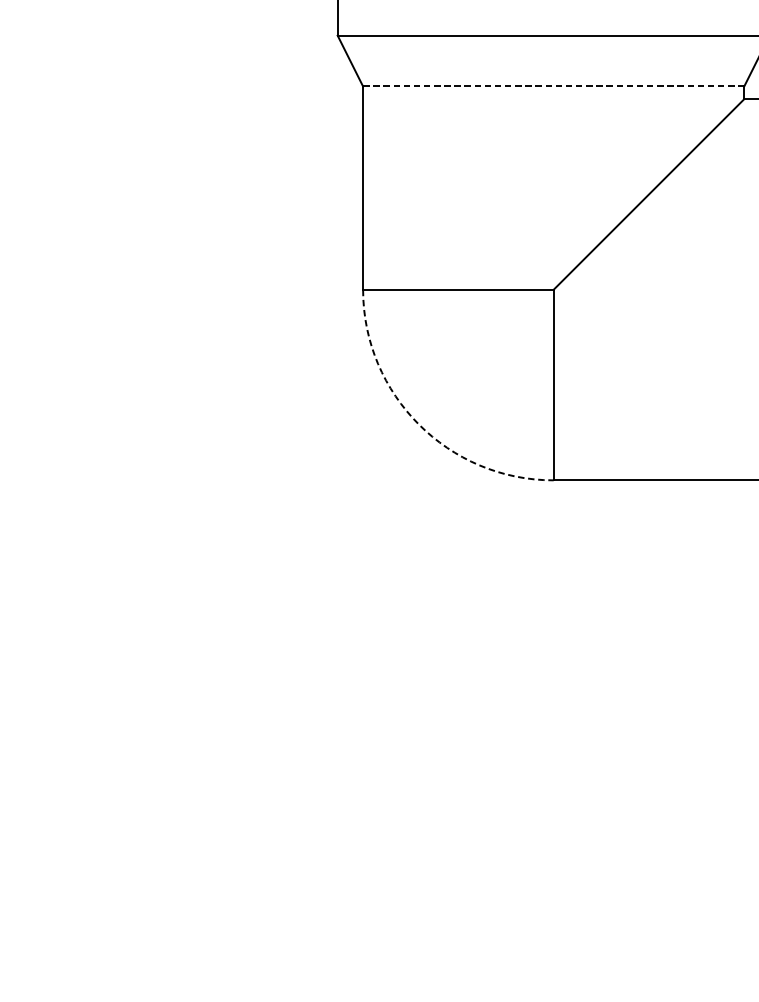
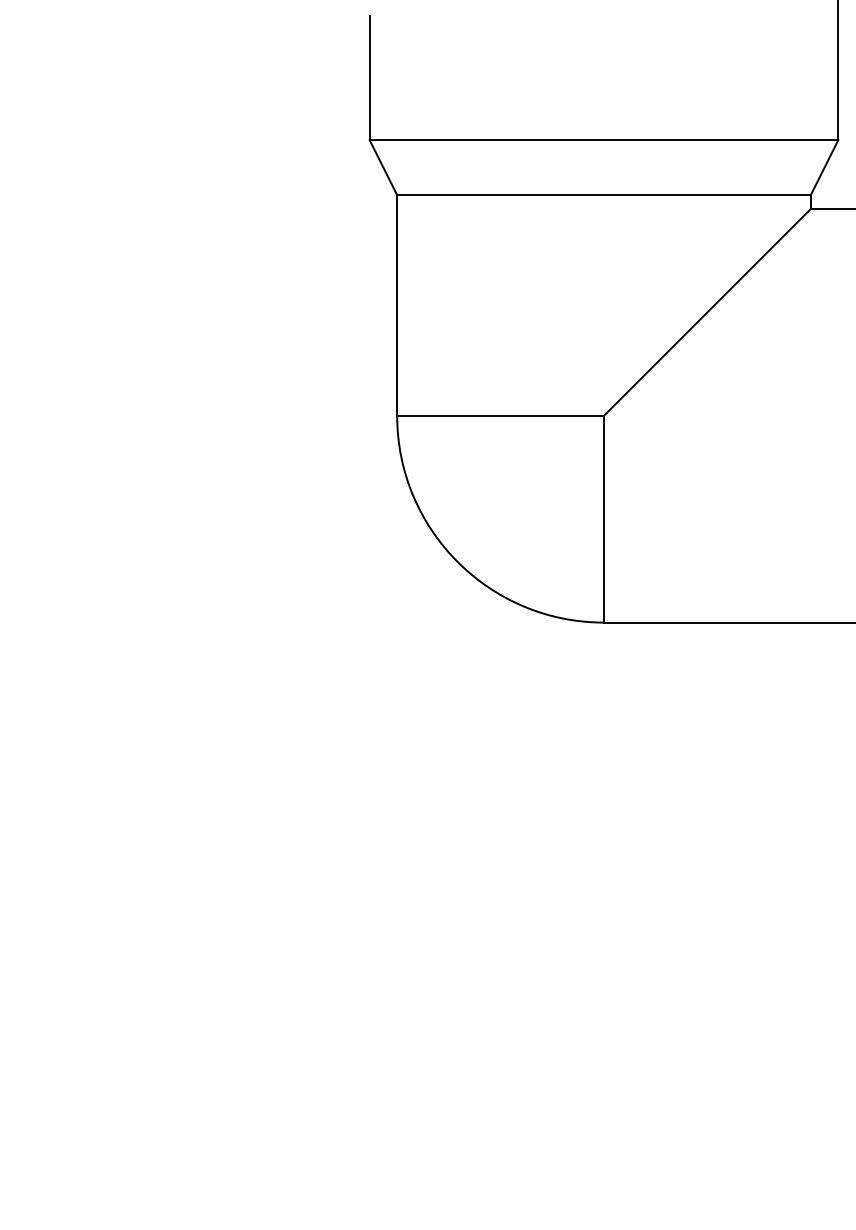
line: (553, 86) -> (603, 195), dashed -> solid
arc: (418, 424) -> (457, 562), dashed -> solid

